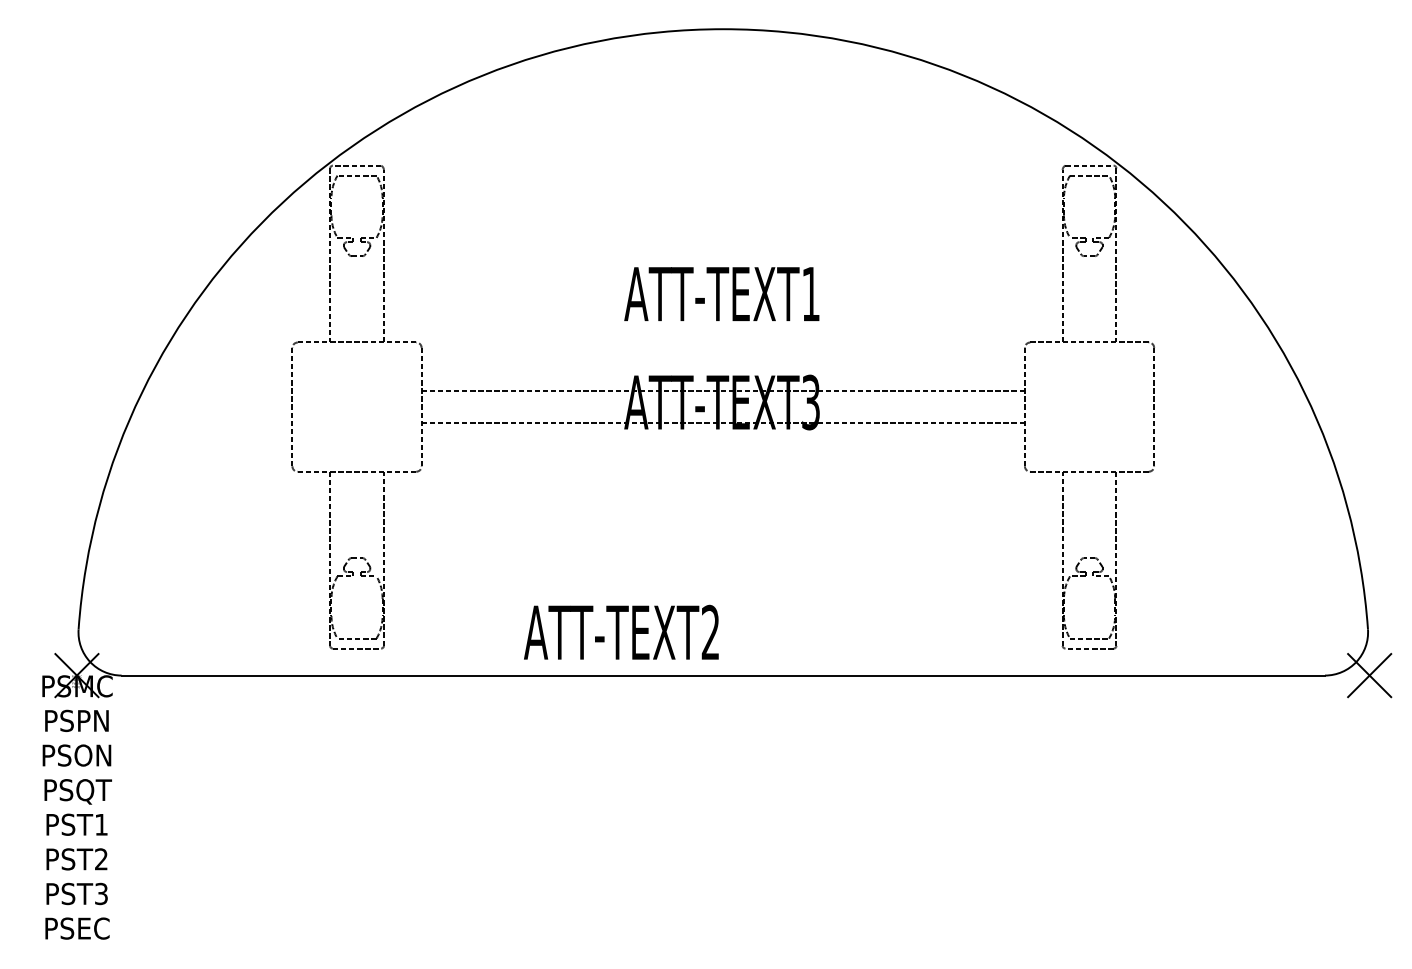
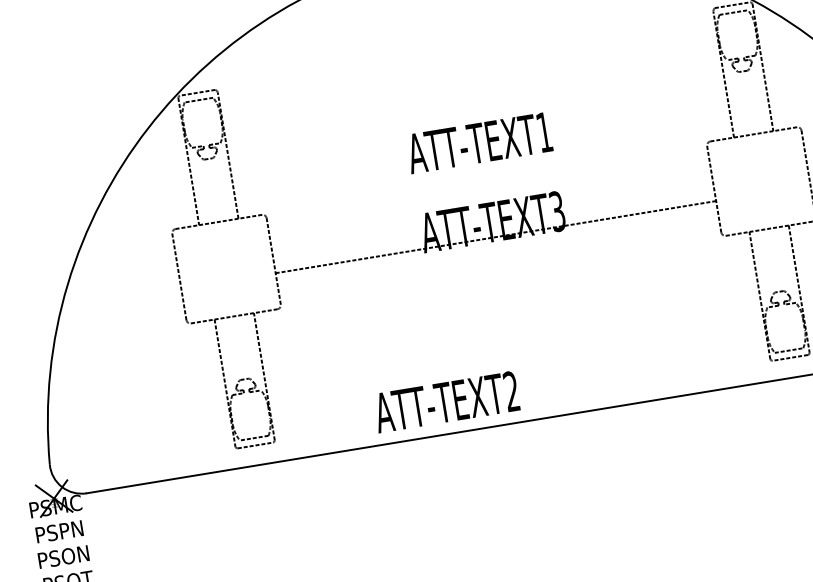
line: (722, 390) -> (491, 213), removed

